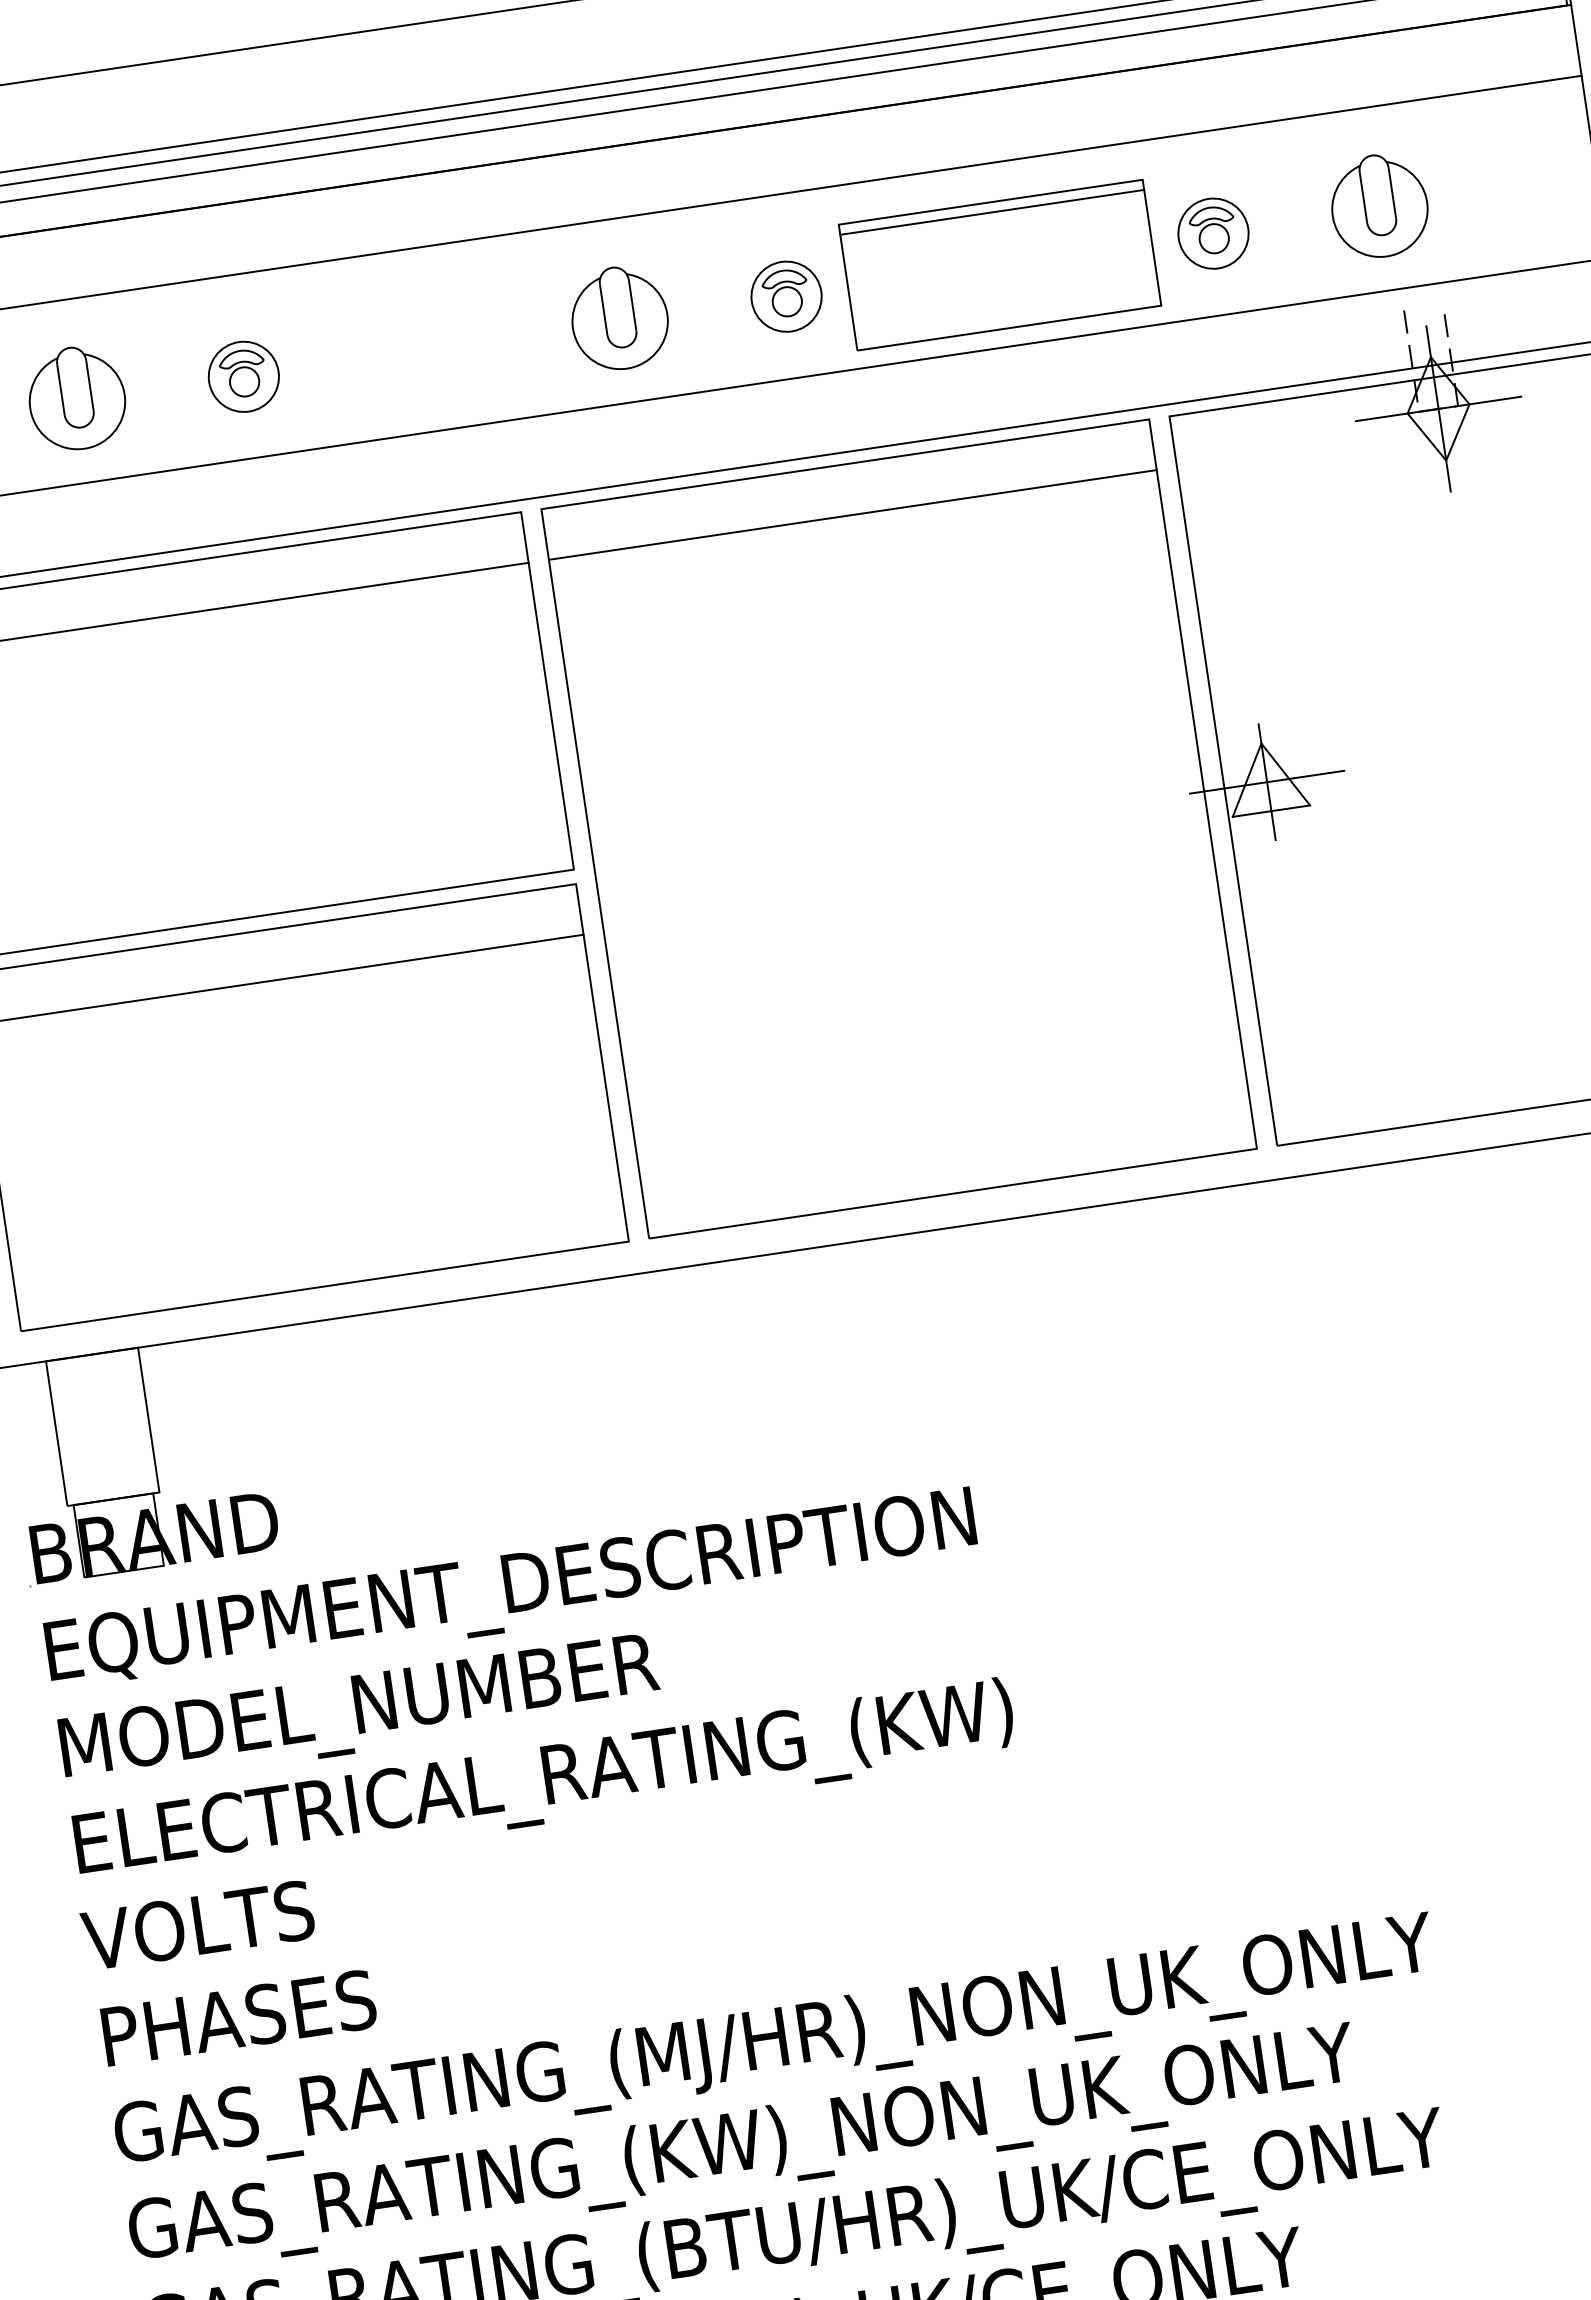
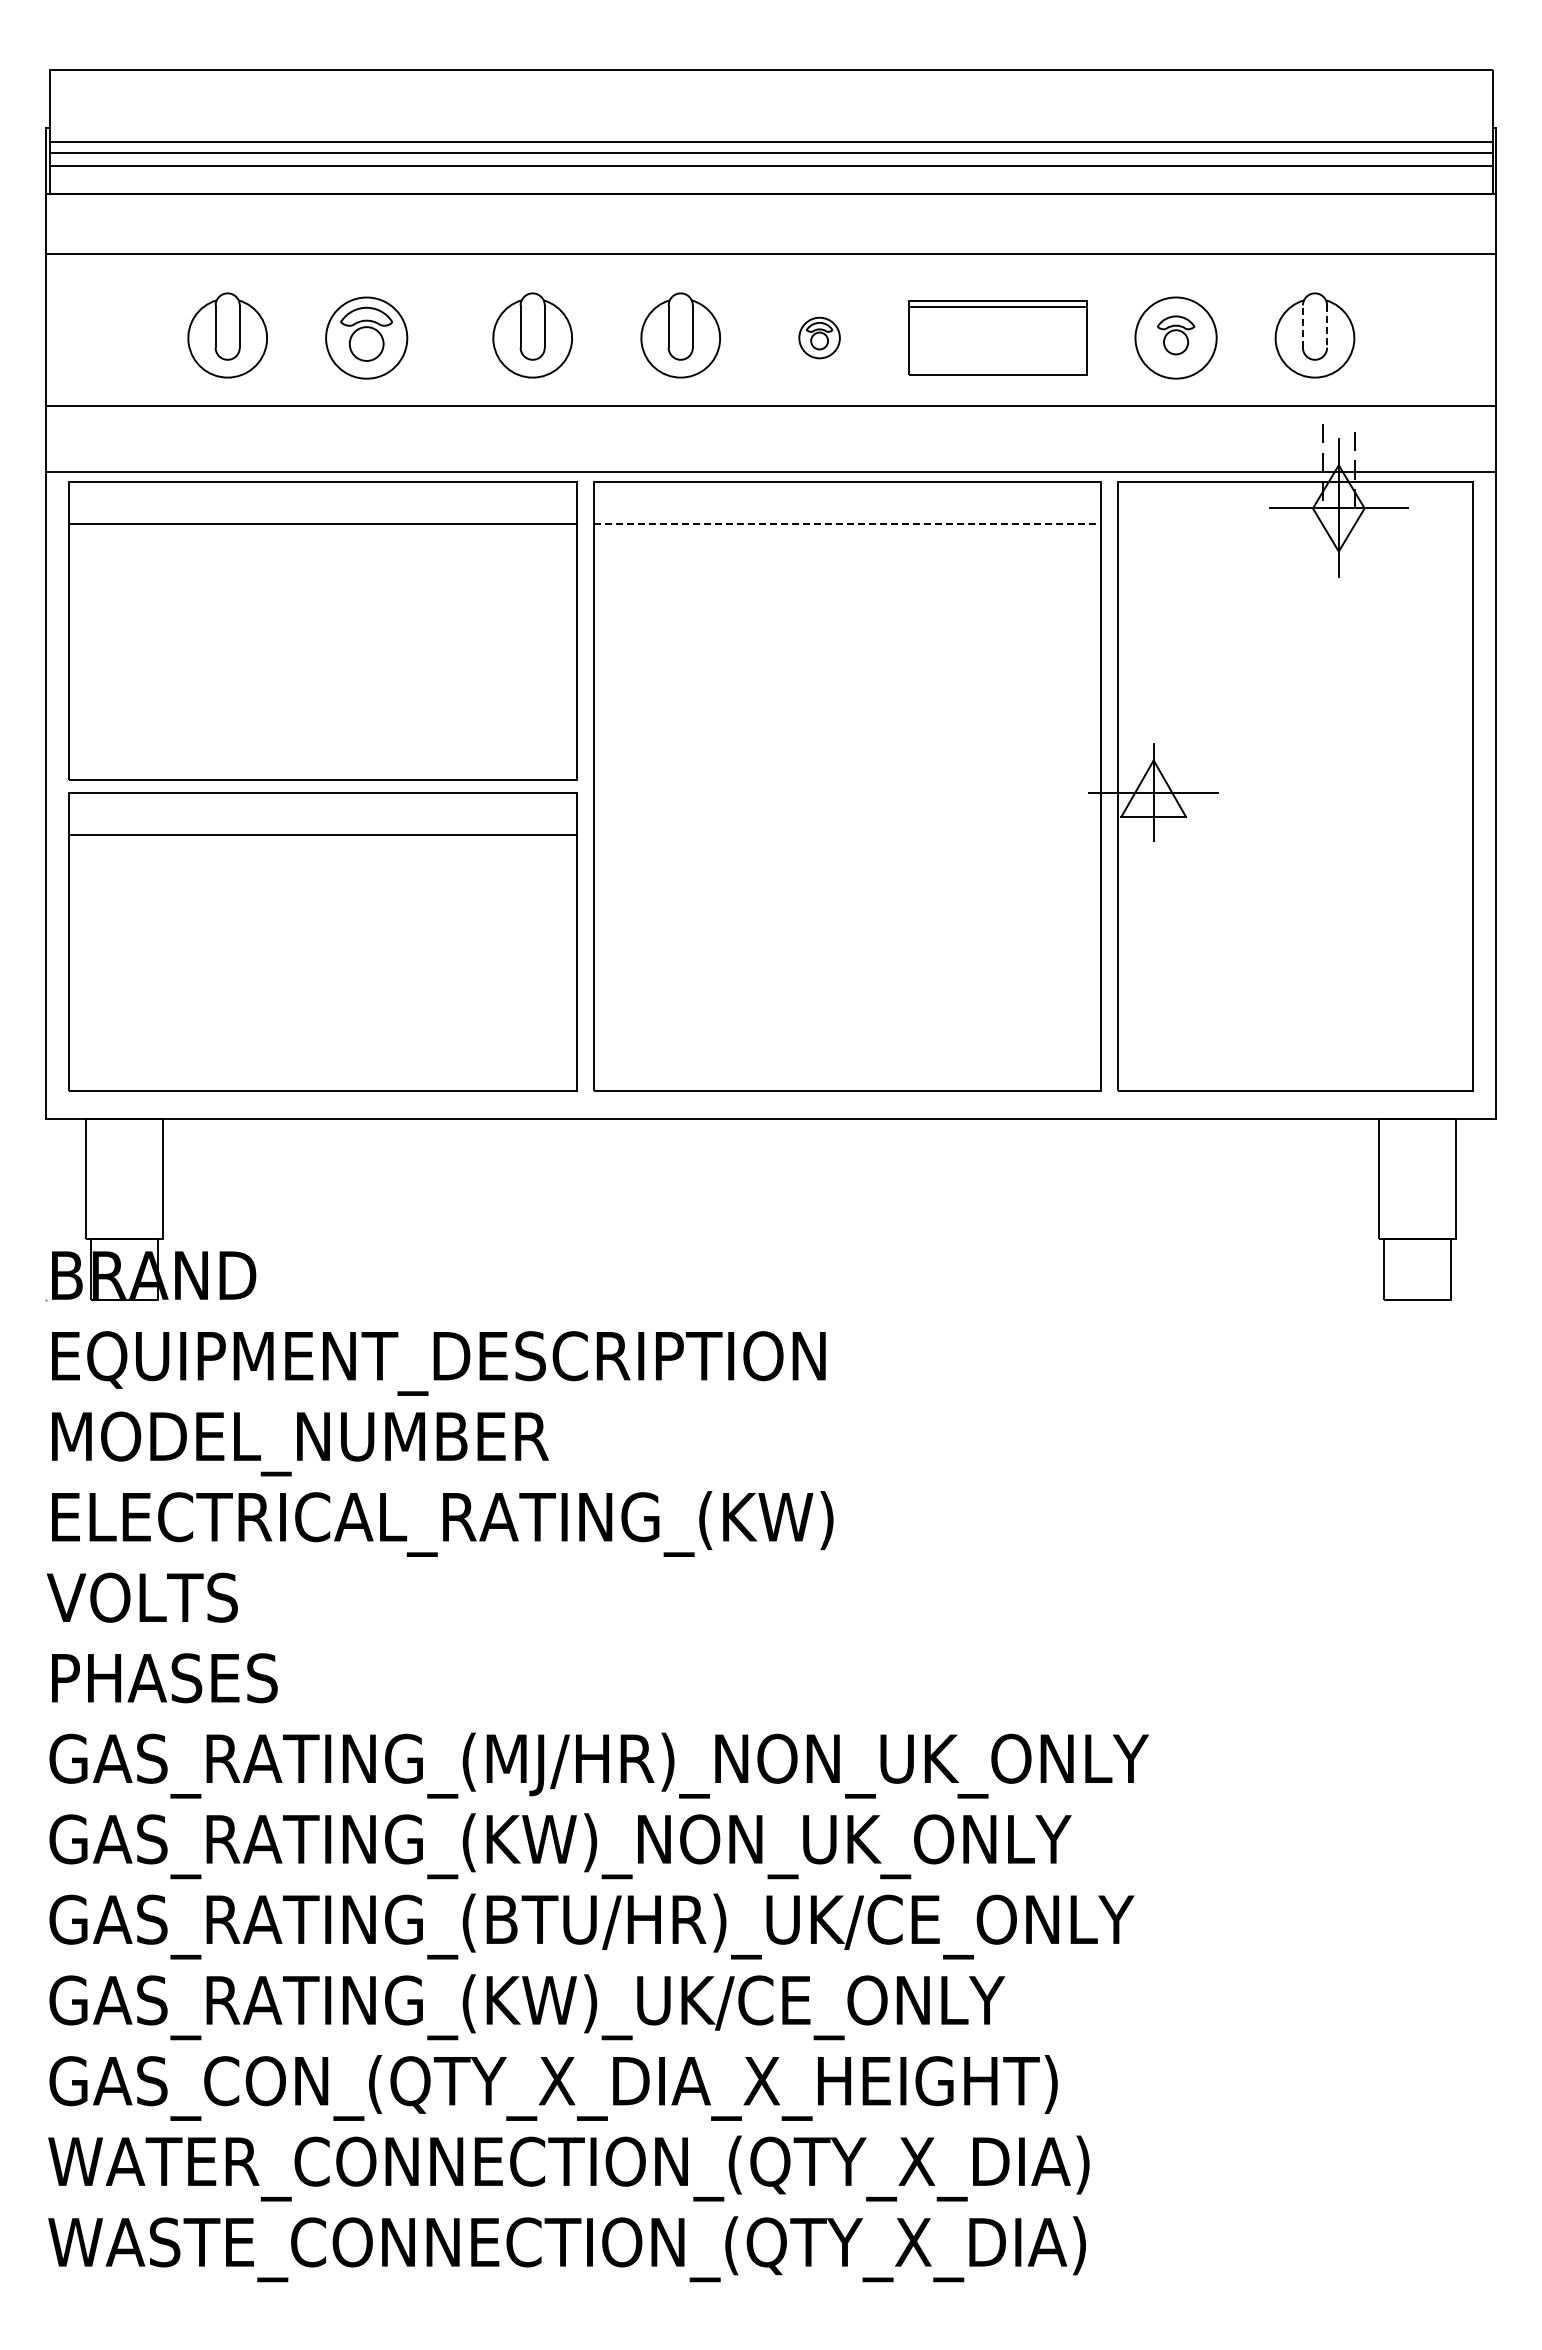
line: (1393, 194) -> (1327, 327), solid -> dashed
line: (1362, 197) -> (1302, 326), solid -> dashed
circle: (1214, 234) -> (1176, 338), size x1.4
part: (999, 265) -> (997, 338), size x0.7
part: (786, 296) -> (819, 337), size x0.7
part: (442, 344) -> (532, 335), added
part: (243, 376) -> (366, 337), size x1.4
line: (852, 515) -> (847, 524), solid -> dashed

